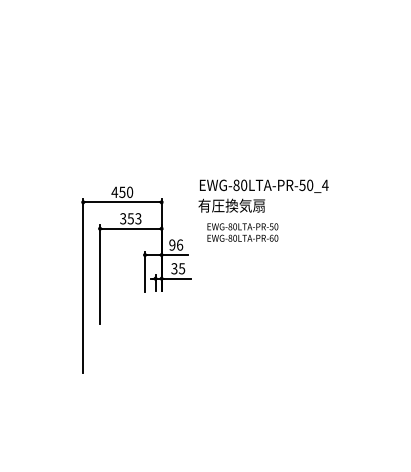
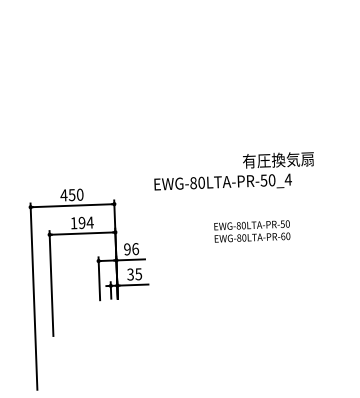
text: (231, 205) -> (278, 159), moved
text: (130, 218) -> (81, 222), 353 -> 194
text: (242, 232) -> (251, 231), moved

